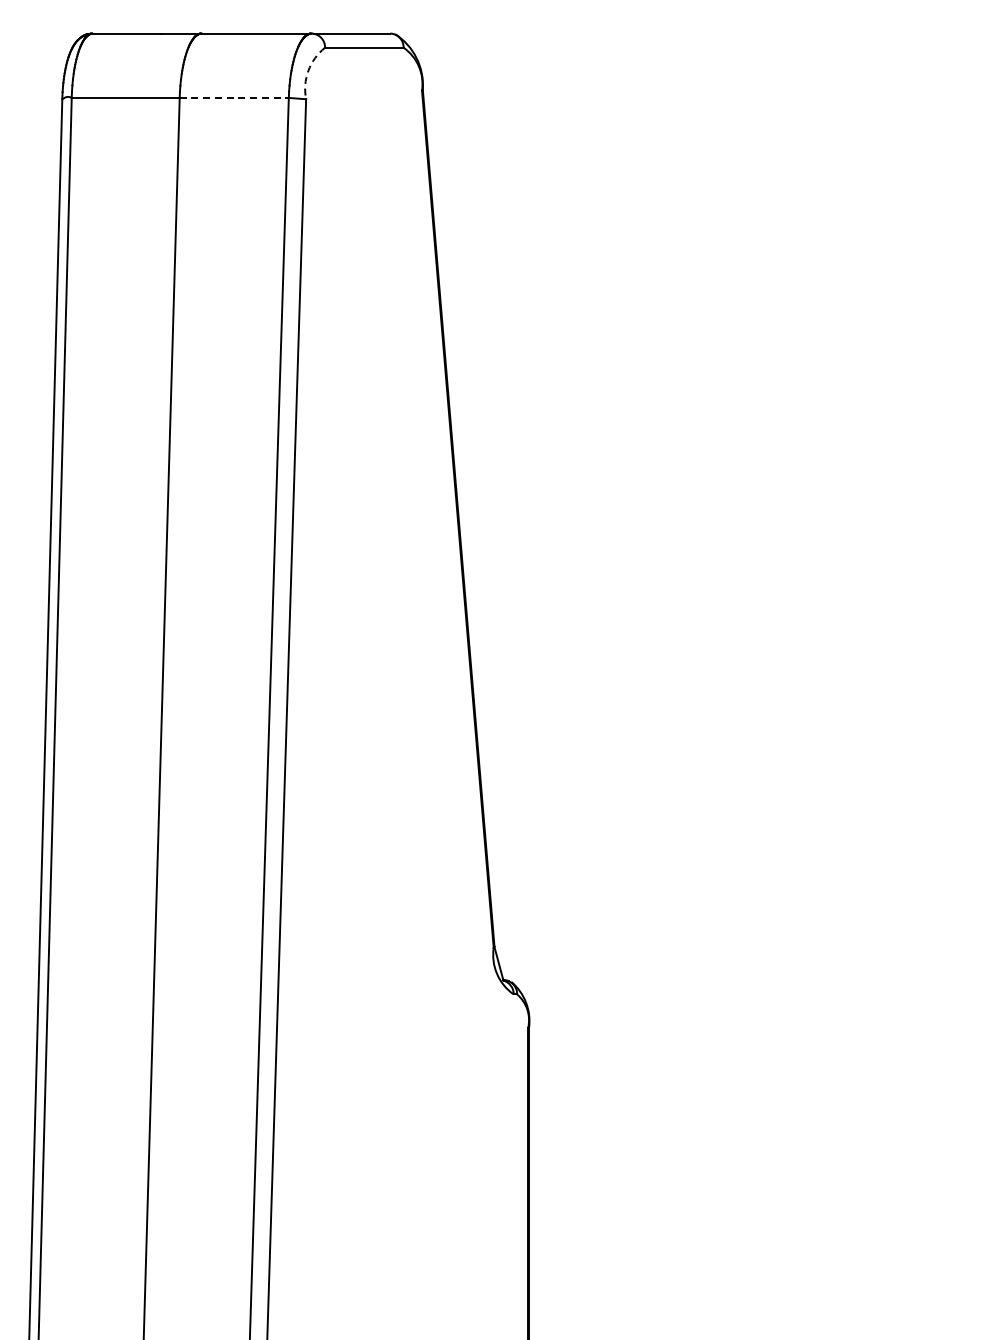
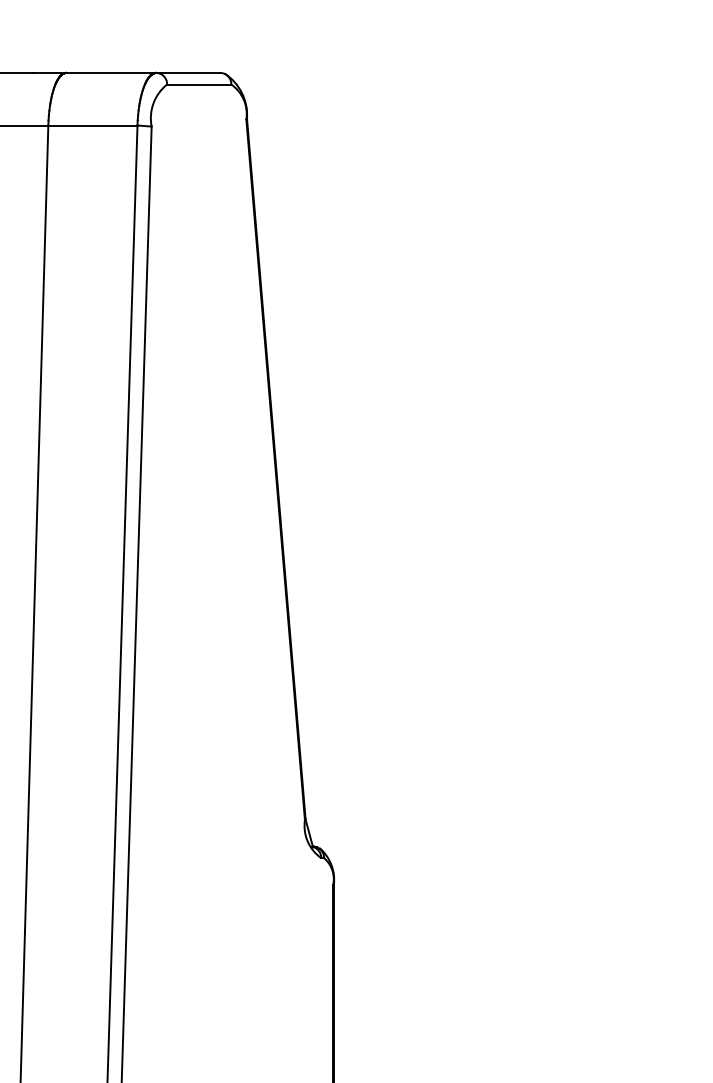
arc: (308, 70) -> (153, 103), dashed -> solid
line: (234, 97) -> (93, 125), dashed -> solid

